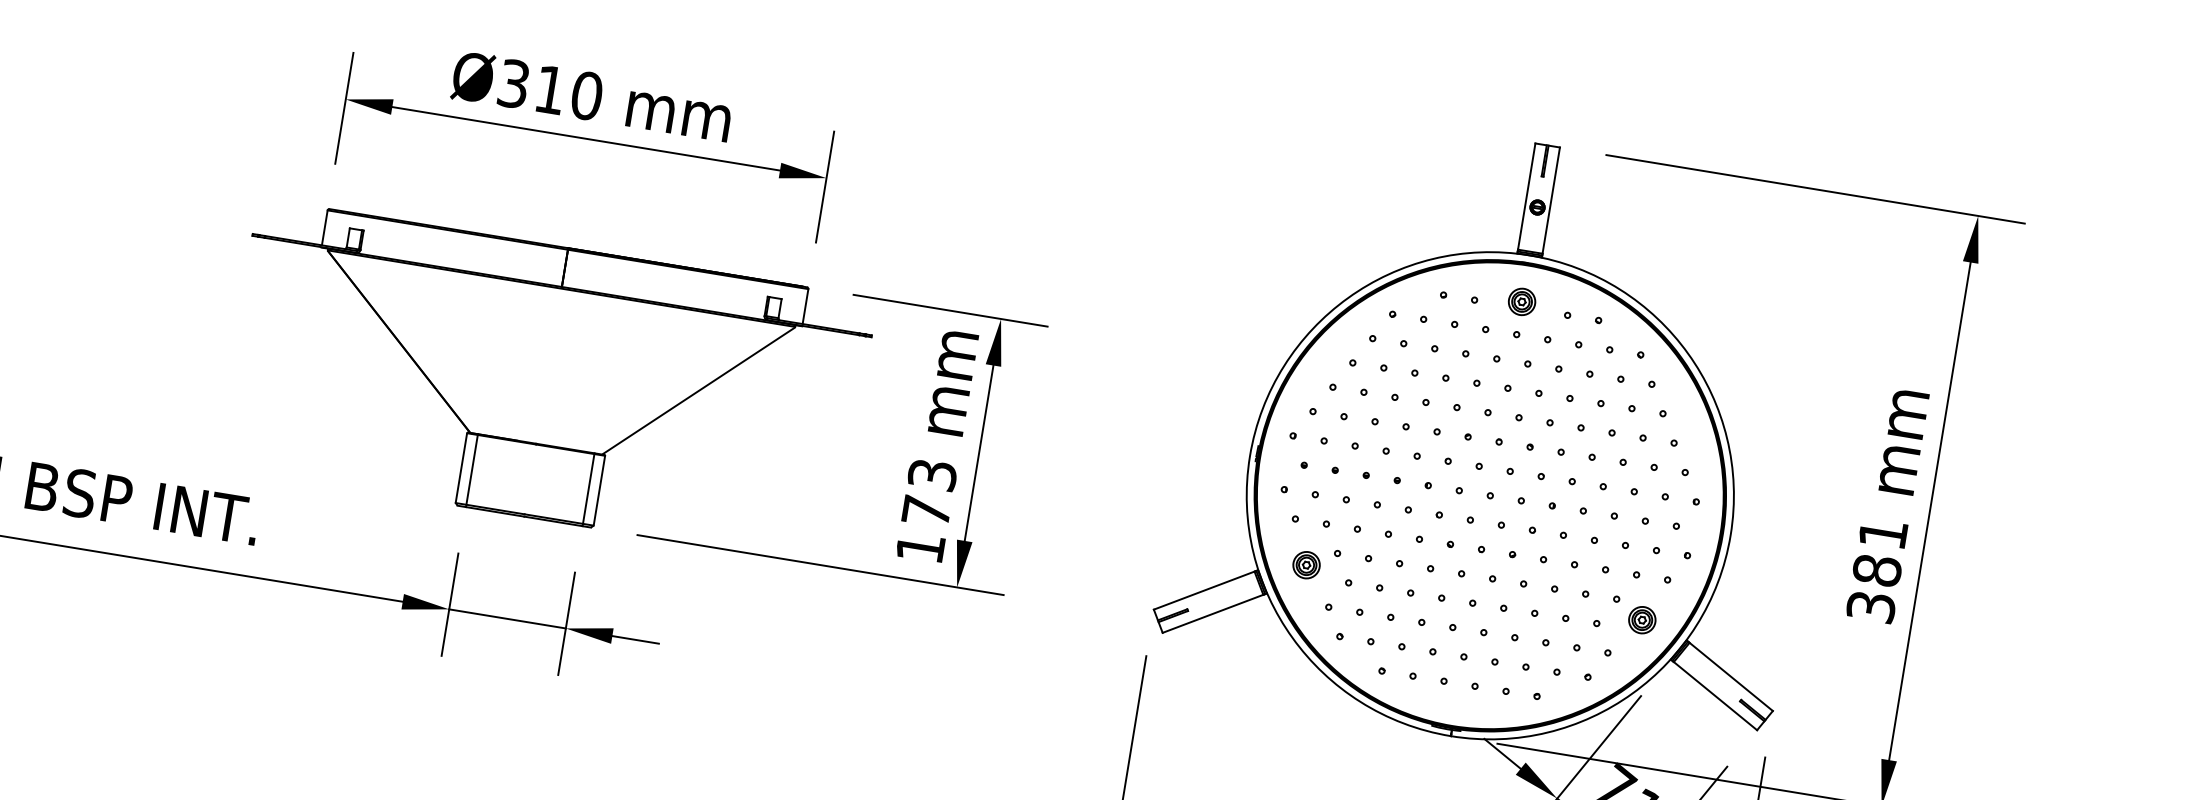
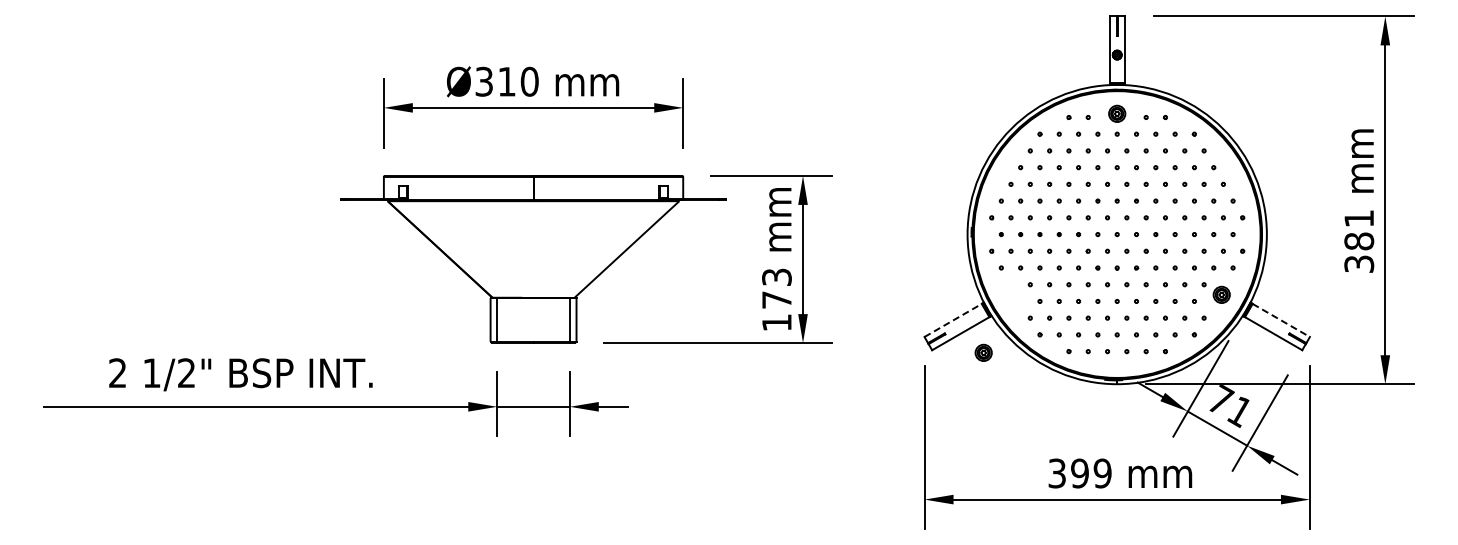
part: (1306, 564) -> (983, 352), moved
line: (1204, 590) -> (953, 320), solid -> dashed
line: (1731, 677) -> (1281, 320), solid -> dashed

